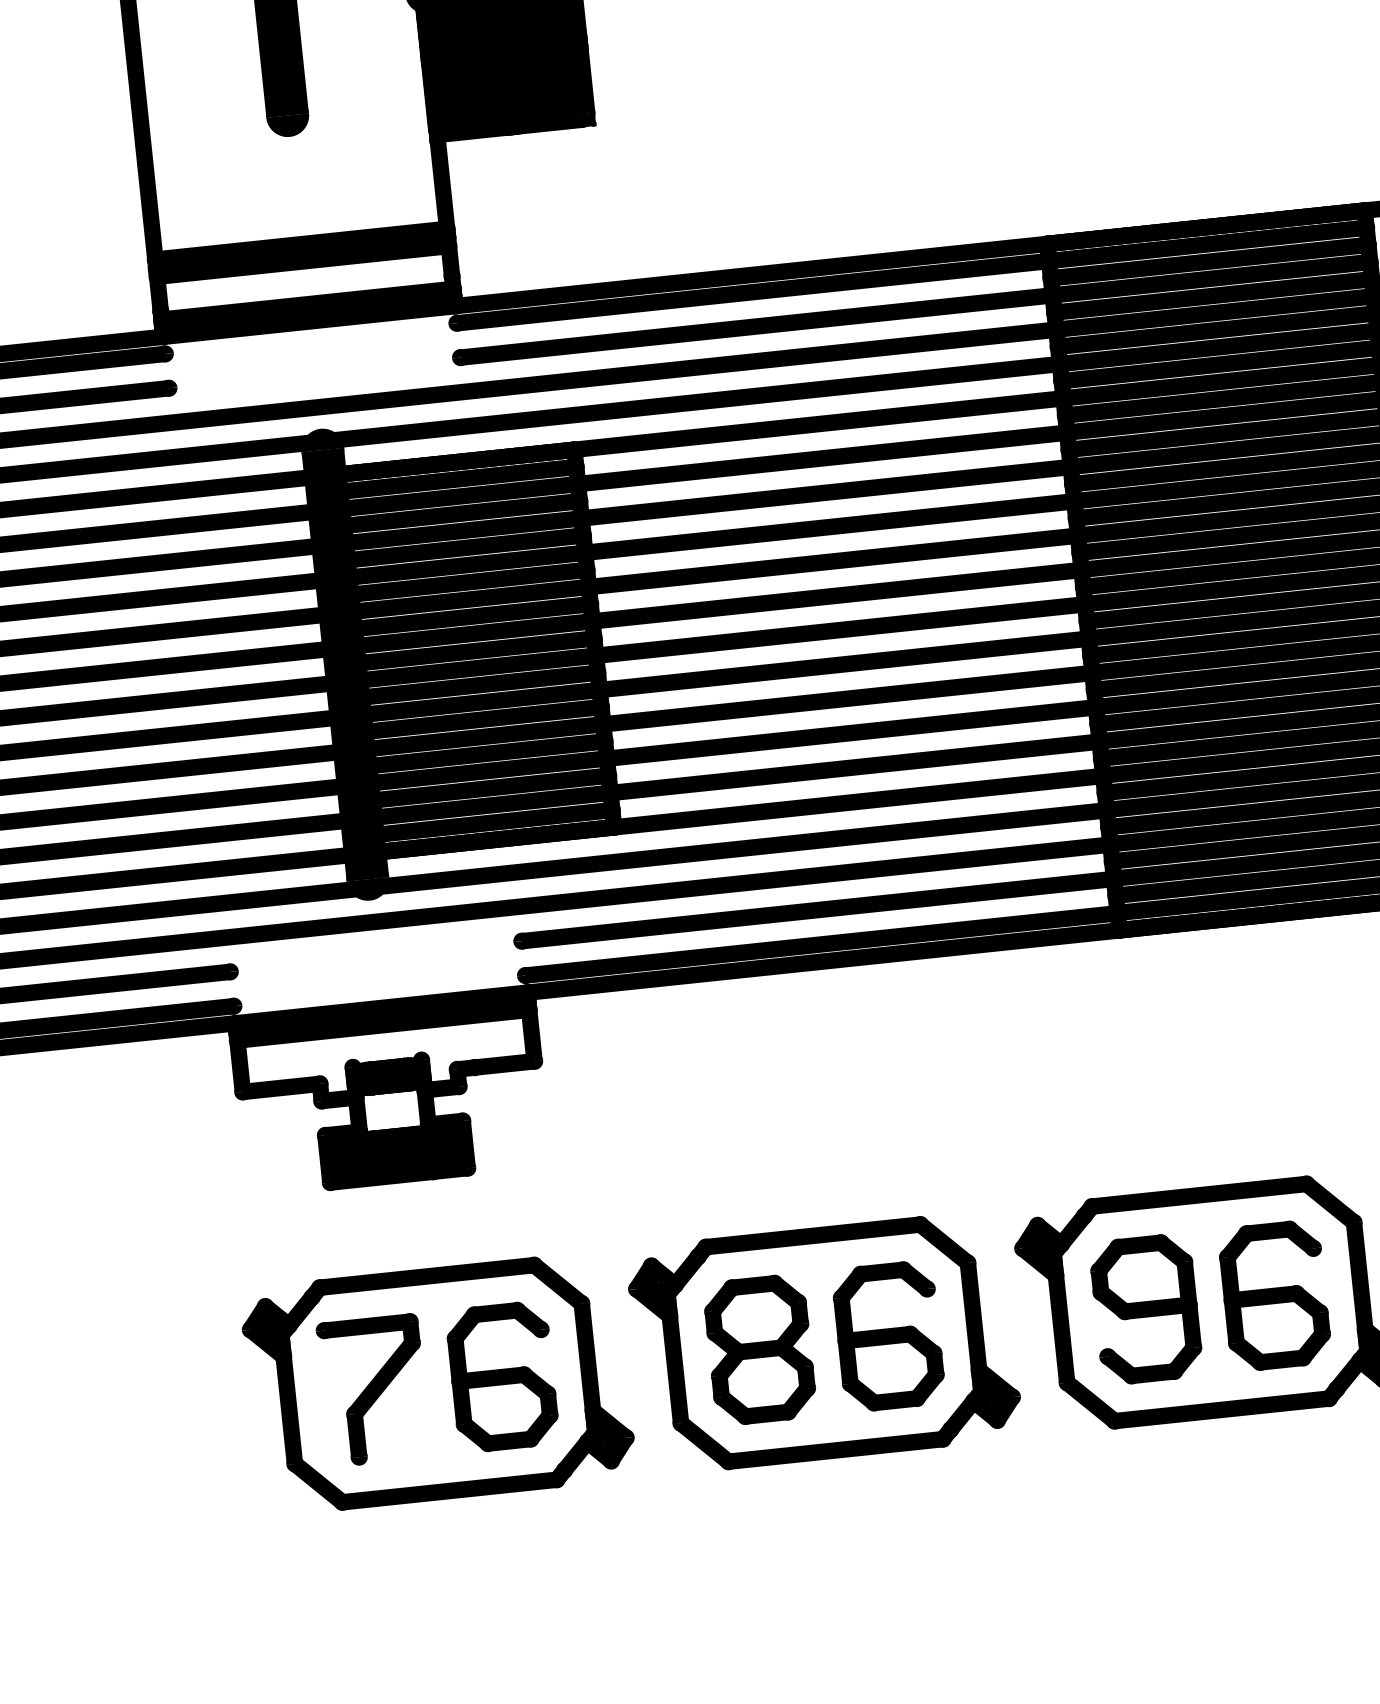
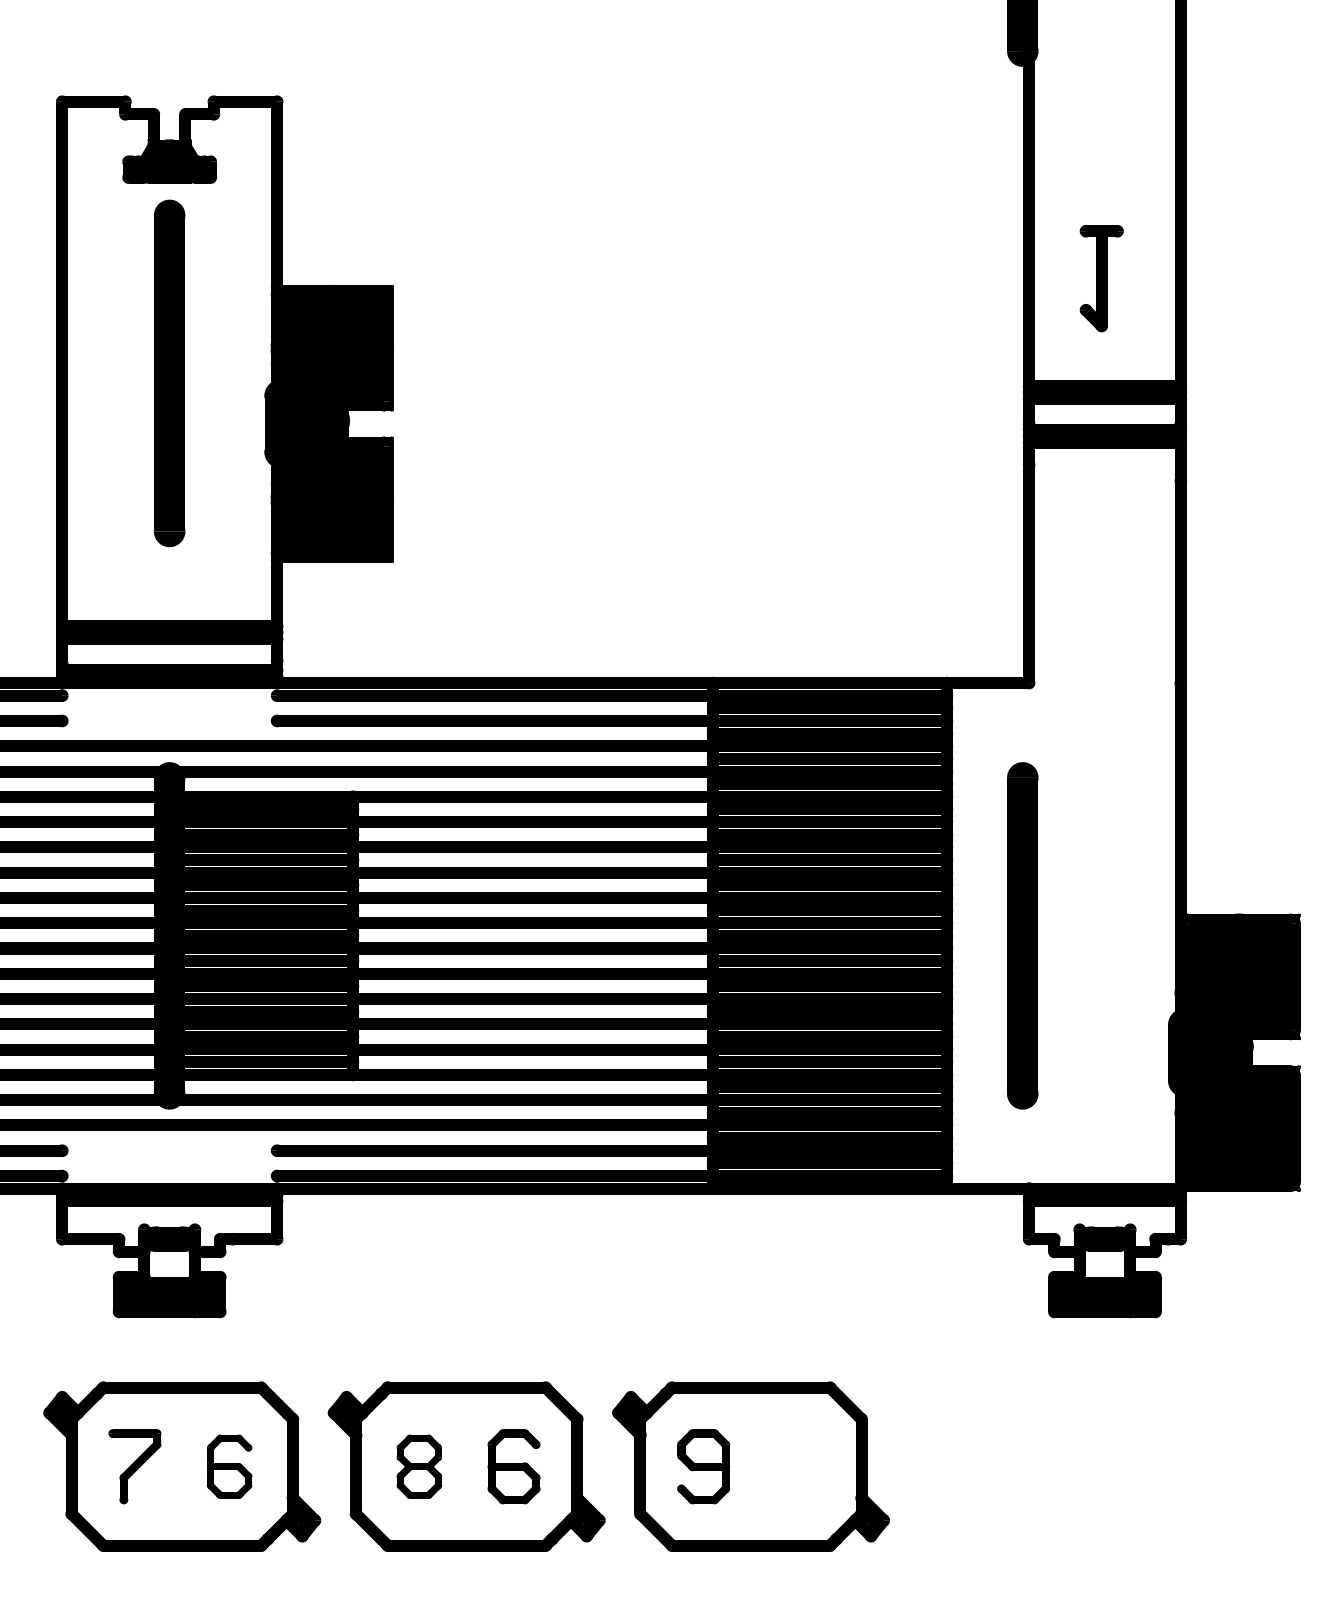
part: (1275, 1295) -> (798, 1466), removed
part: (1146, 1309) -> (703, 1466), size x0.7
part: (888, 1336) -> (513, 1466), size x0.7
part: (760, 1349) -> (419, 1466), size x0.6
part: (502, 1376) -> (229, 1466), size x0.6
part: (373, 1390) -> (134, 1466), size x0.7

